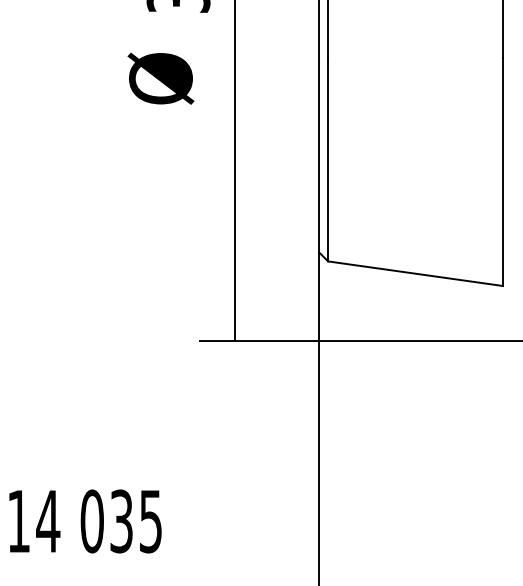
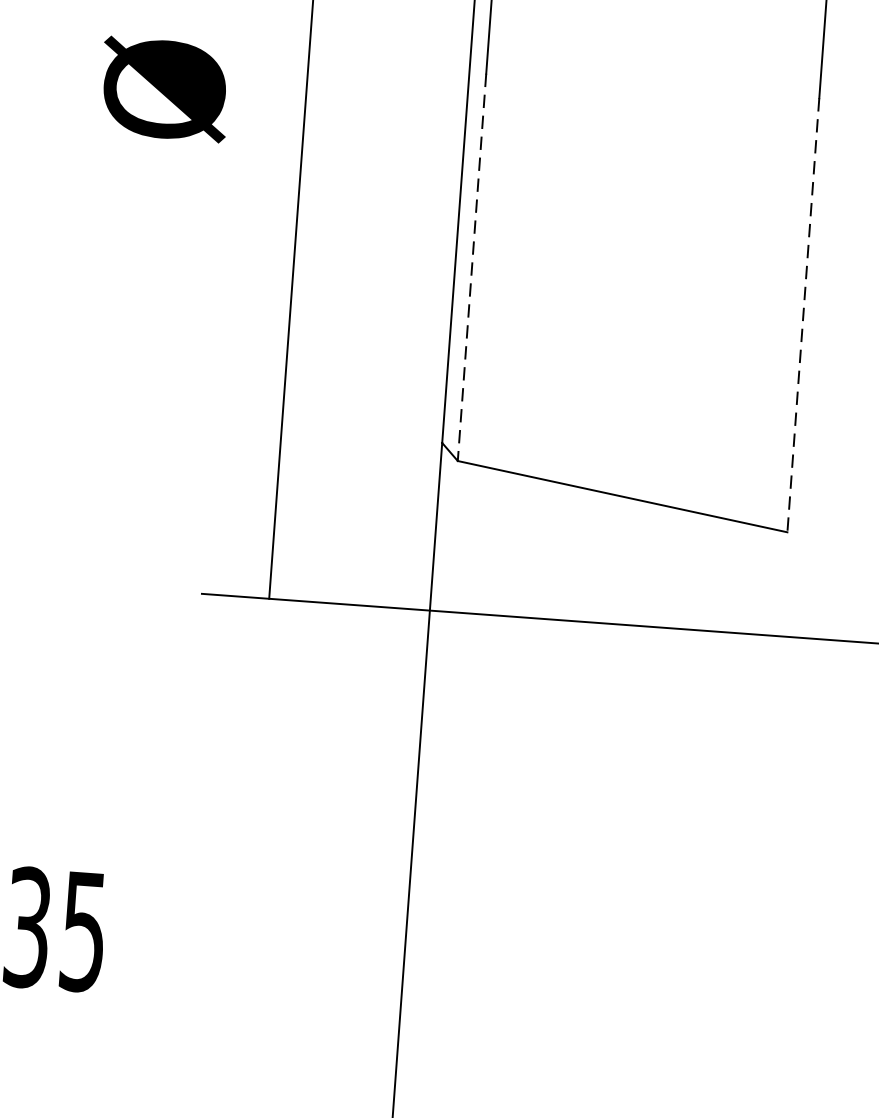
line: (328, 159) -> (472, 266), solid -> dashed
line: (502, 172) -> (802, 315), solid -> dashed

